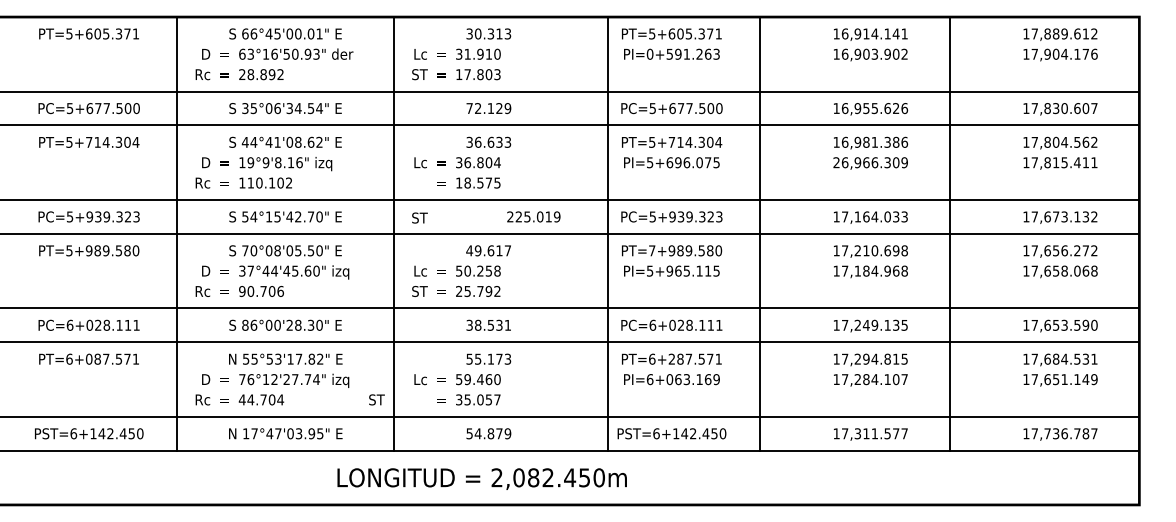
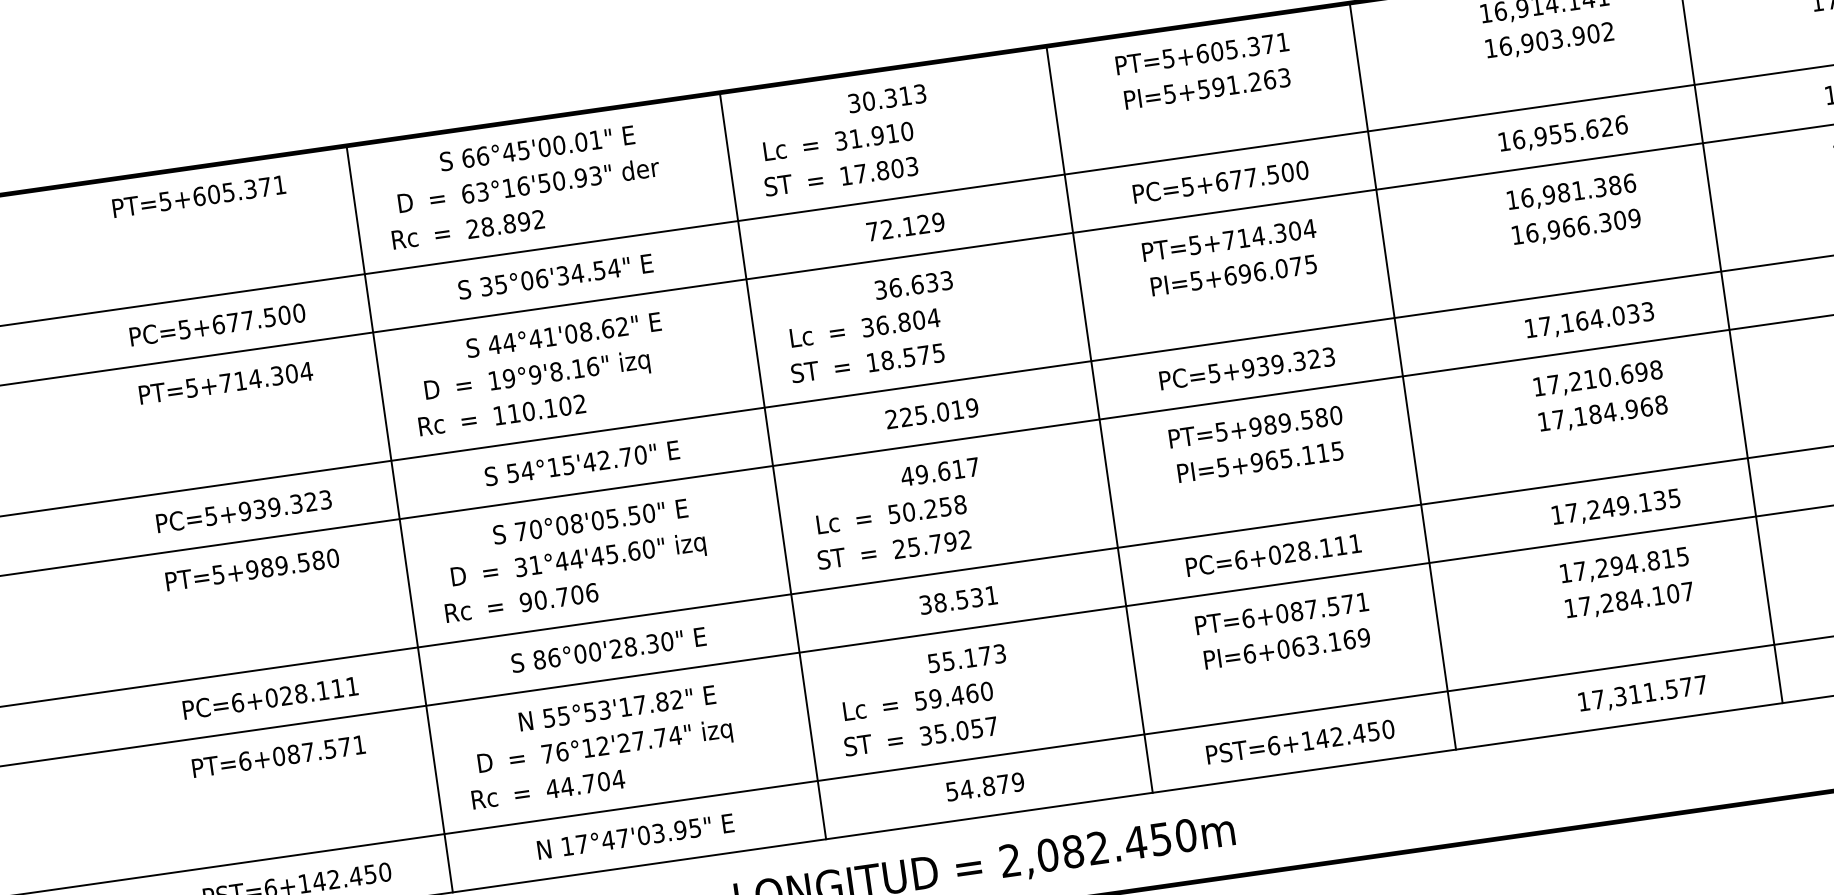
text: (649, 53) -> (1168, 92), PI=0+591.263 -> PI=5+591.263
text: (836, 162) -> (1517, 234), 26,966.309 -> 16,966.309
text: (533, 216) -> (931, 412), moved
text: (419, 217) -> (804, 371), moved
line: (607, 233) -> (1099, 418), moved
text: (652, 250) -> (1222, 431), PT=7+989.580 -> PT=5+989.580
text: (250, 270) -> (534, 564), 37°44'45.60" -> 31°44'45.60"
text: (671, 358) -> (1281, 612), PT=6+287.571 -> PT=6+087.571
text: (376, 399) -> (857, 744), moved

